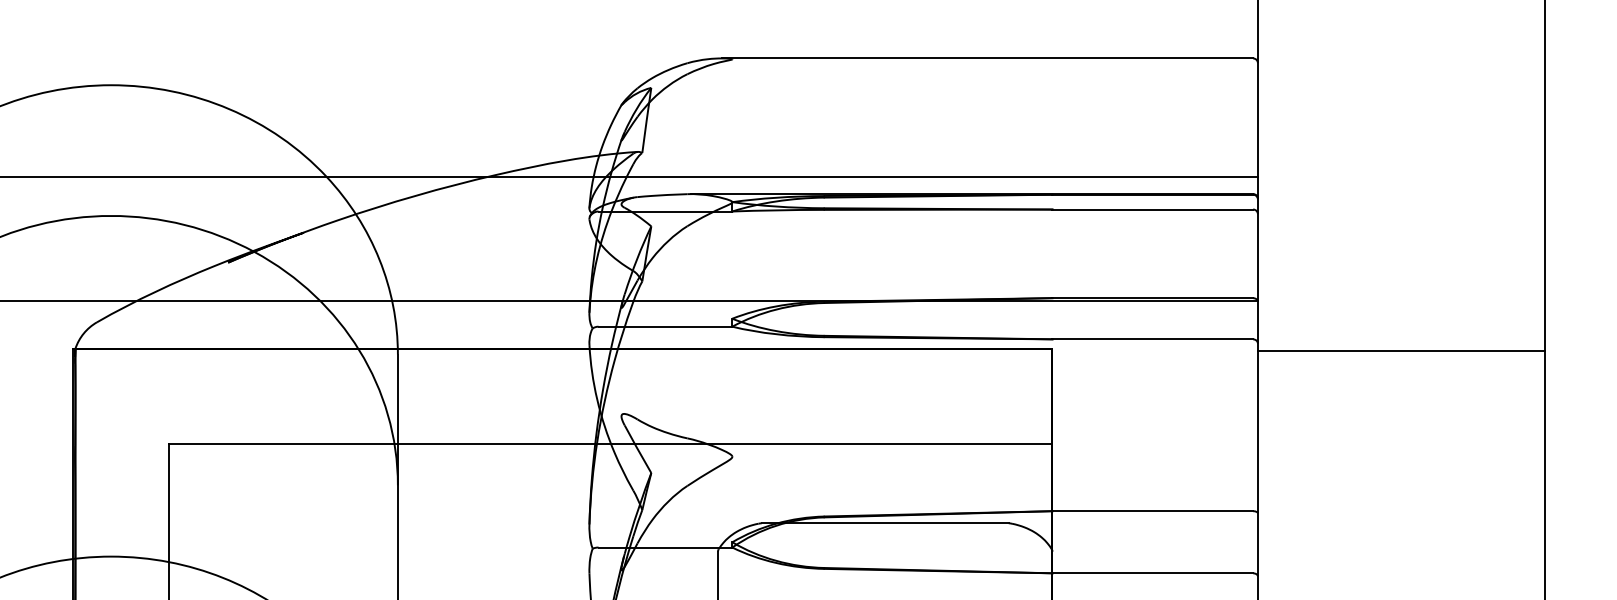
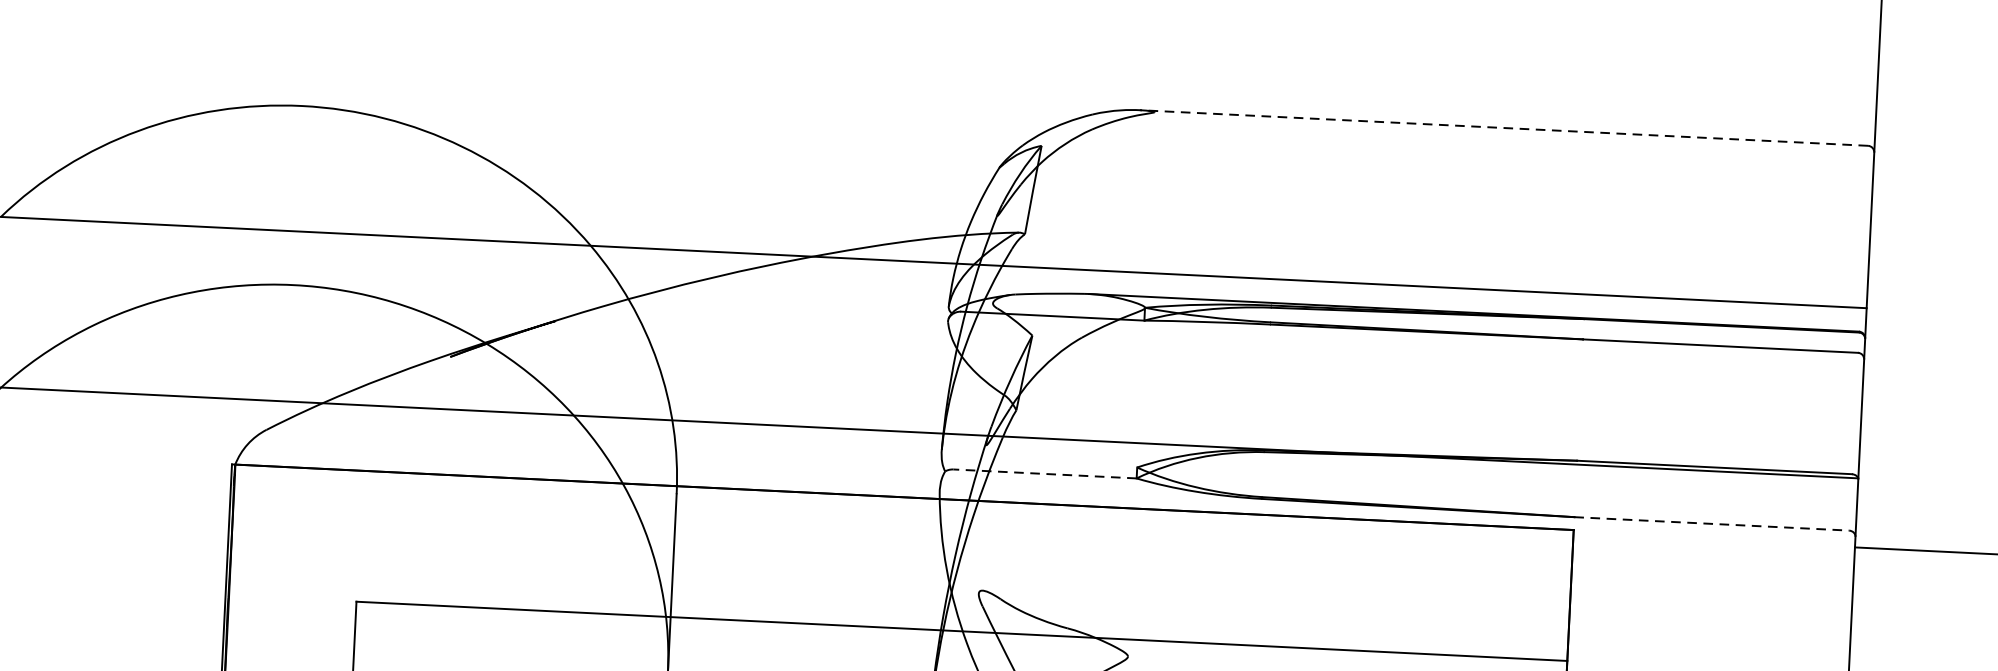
line: (987, 58) -> (1504, 128), solid -> dashed
line: (665, 326) -> (1045, 473), solid -> dashed
line: (1153, 339) -> (1712, 524), solid -> dashed

